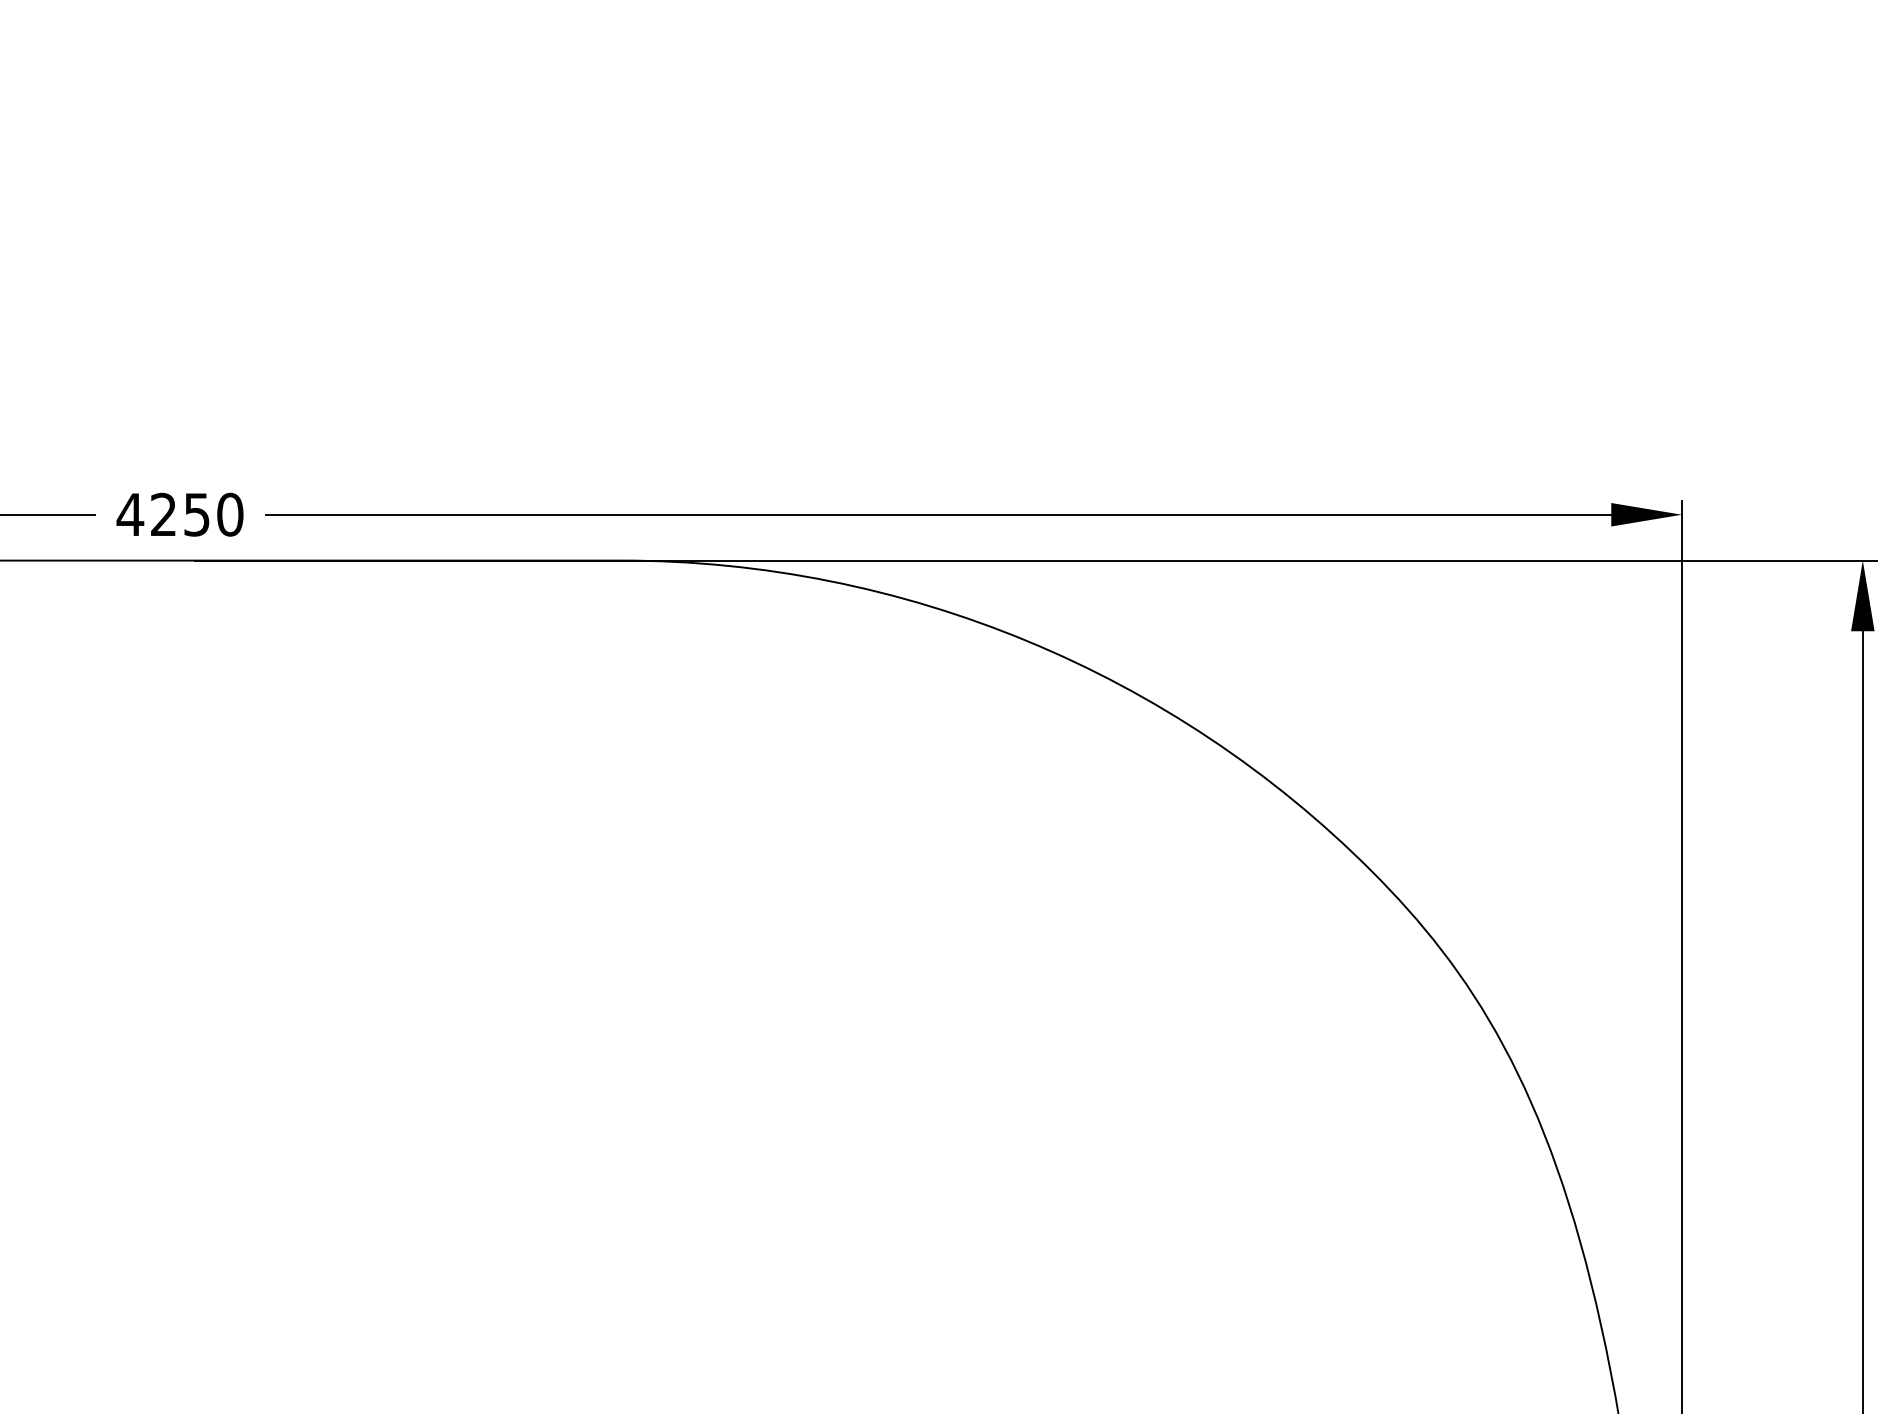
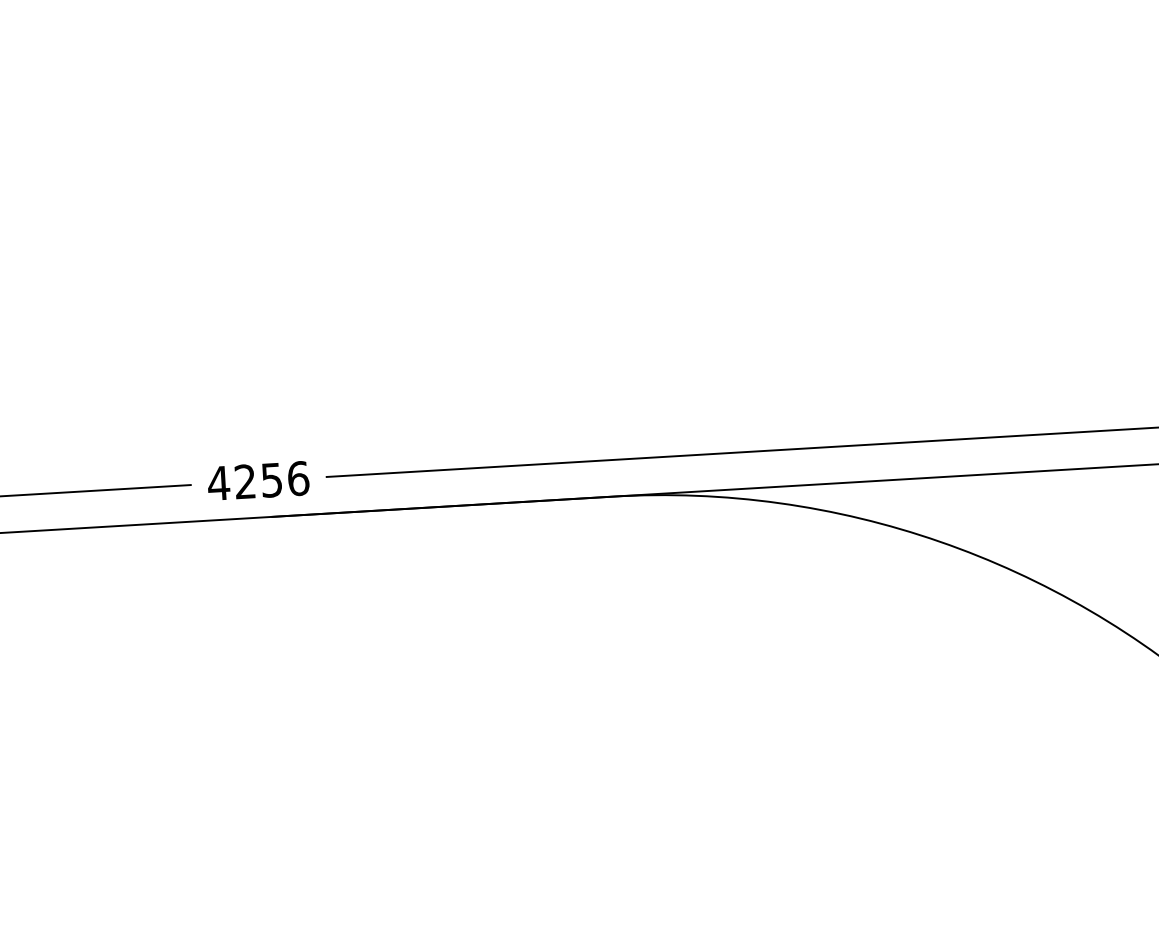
text: (230, 514) -> (298, 478), 4250 -> 4256

